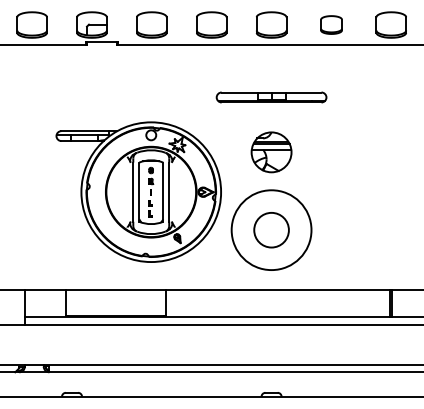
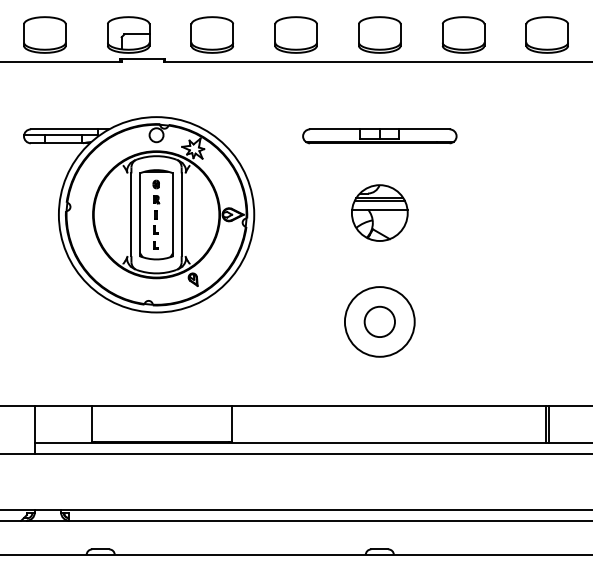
part: (331, 24) -> (463, 34), size x1.43
part: (139, 191) -> (139, 214), moved
circle: (271, 229) -> (379, 321), size x0.62
circle: (271, 229) -> (379, 321), size x0.62

